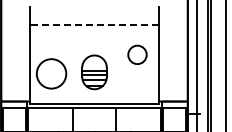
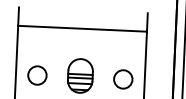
line: (94, 25) -> (82, 29), dashed -> solid
circle: (137, 54) -> (123, 79), moved
circle: (51, 73) -> (37, 75), size x0.62

